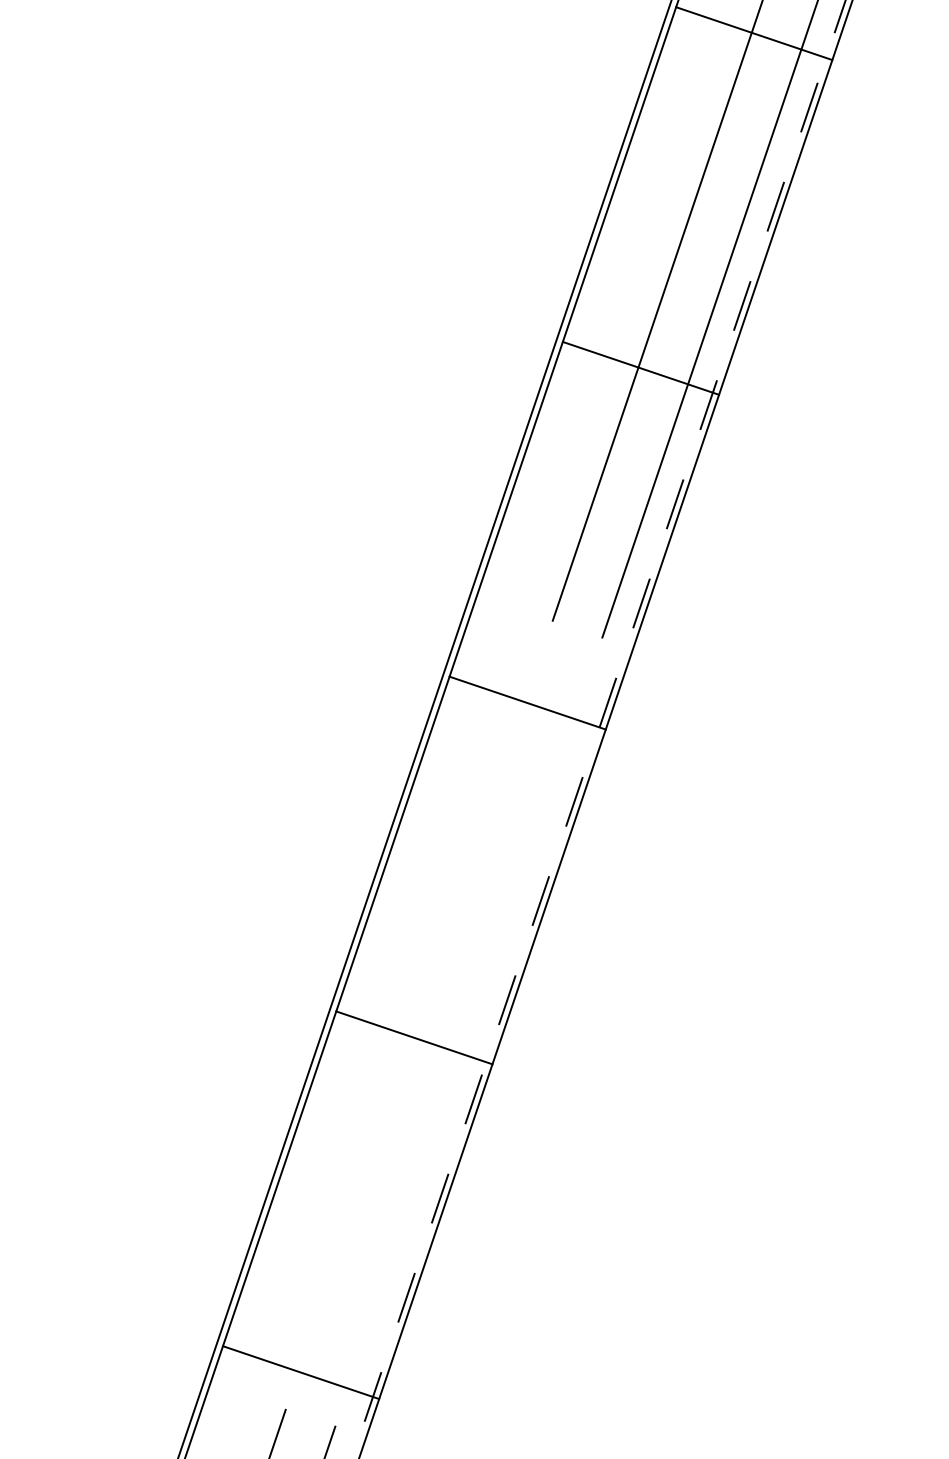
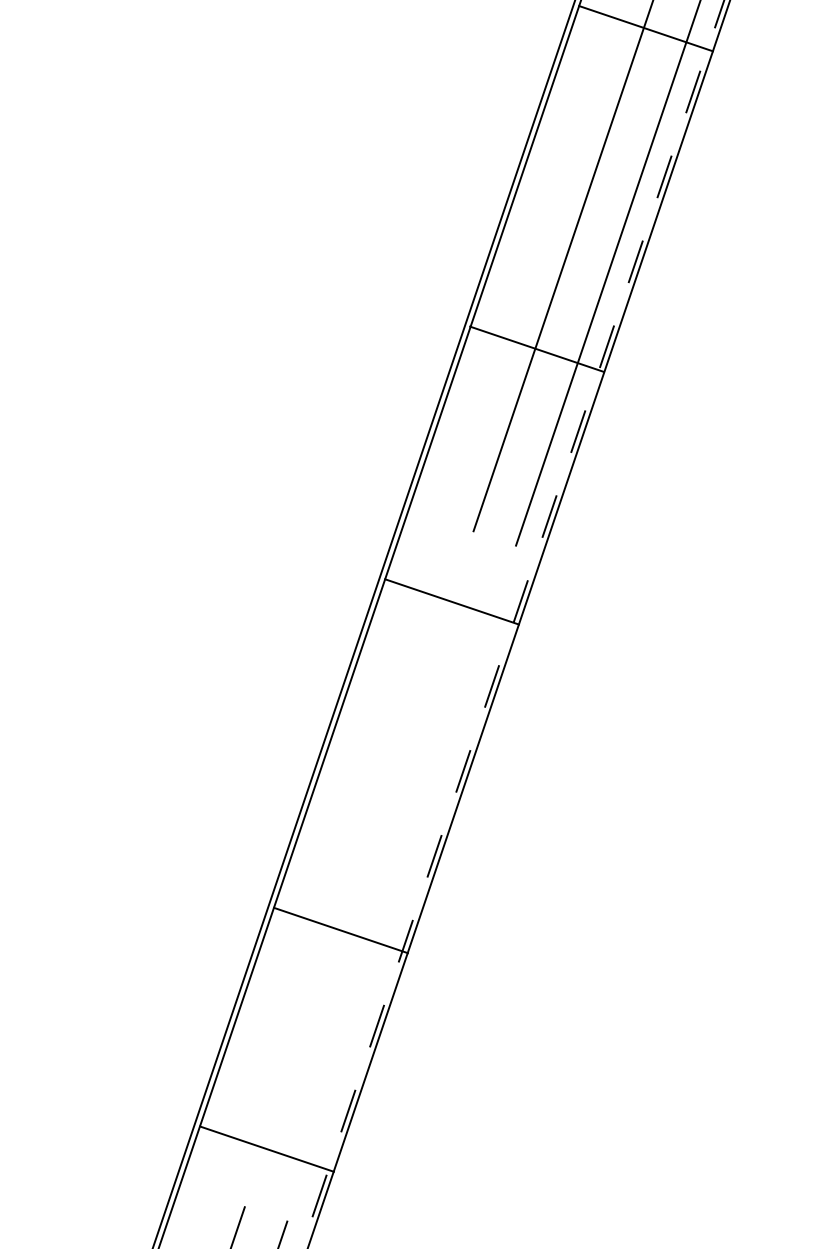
line: (640, 367) -> (536, 348), moved
line: (413, 1037) -> (340, 930), moved
line: (300, 1371) -> (266, 1148), moved

